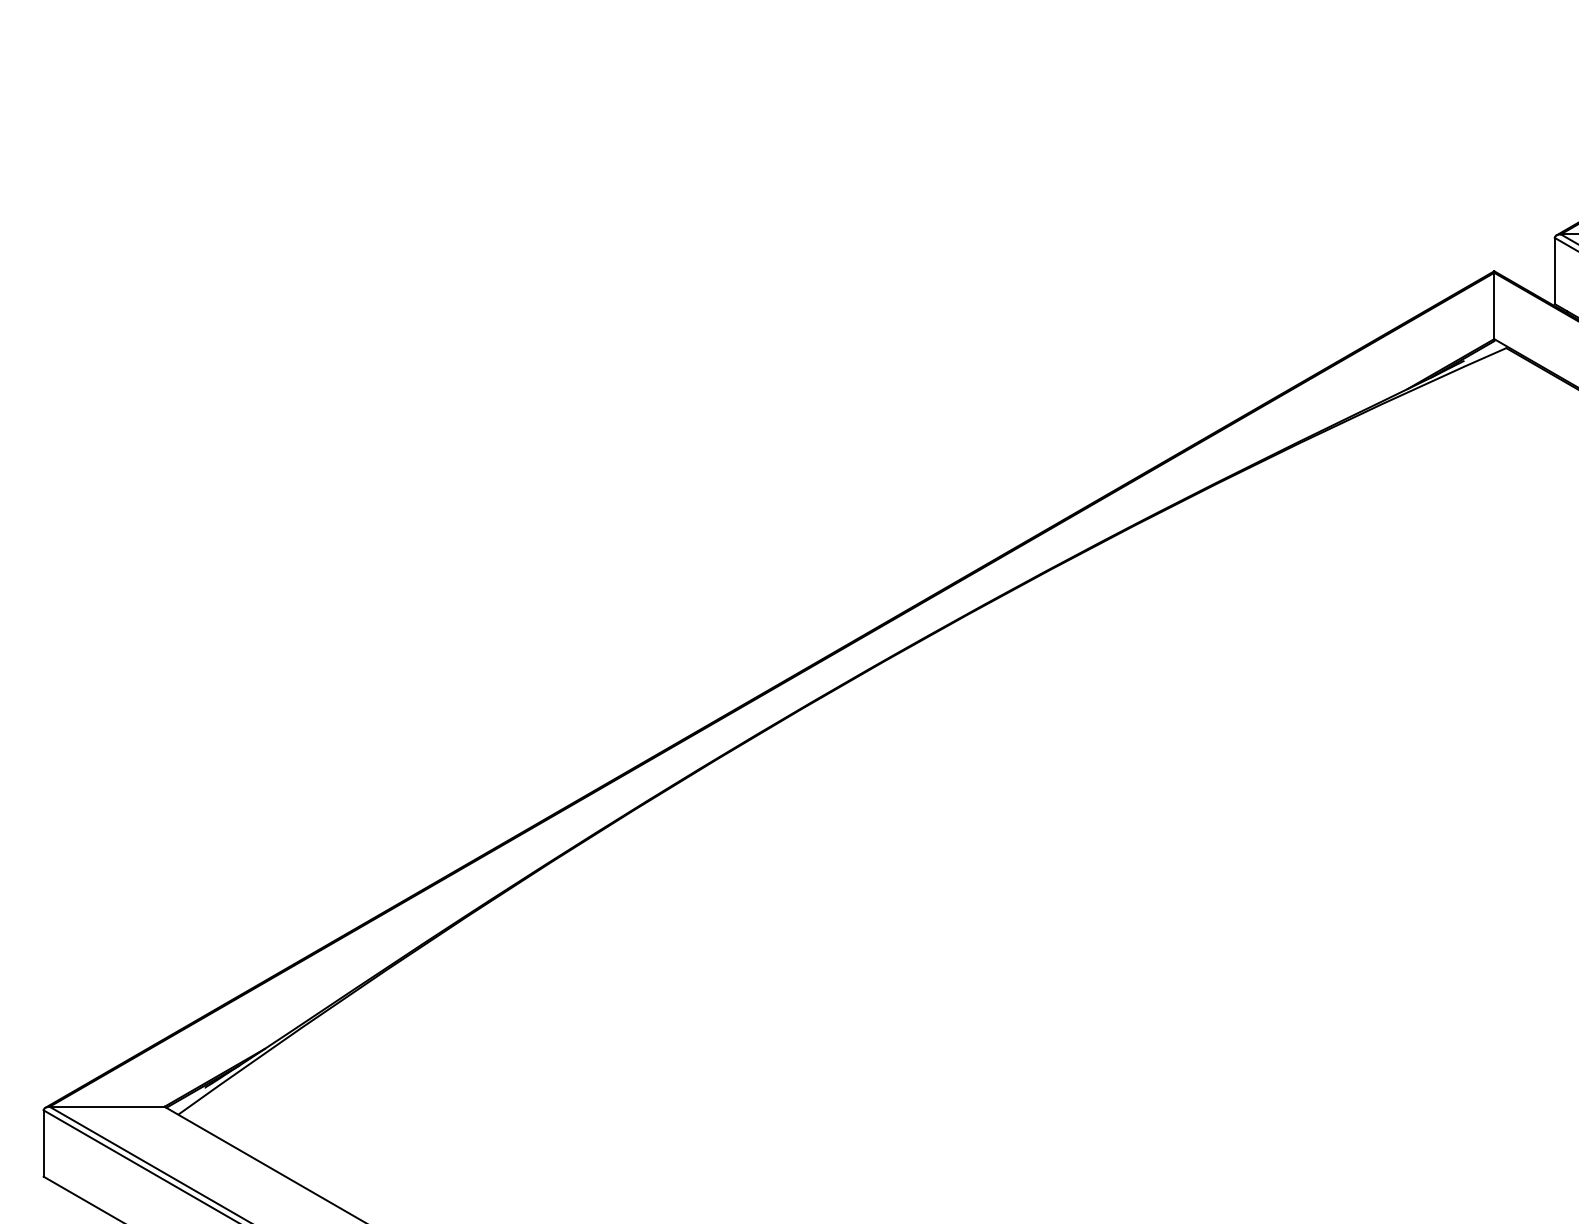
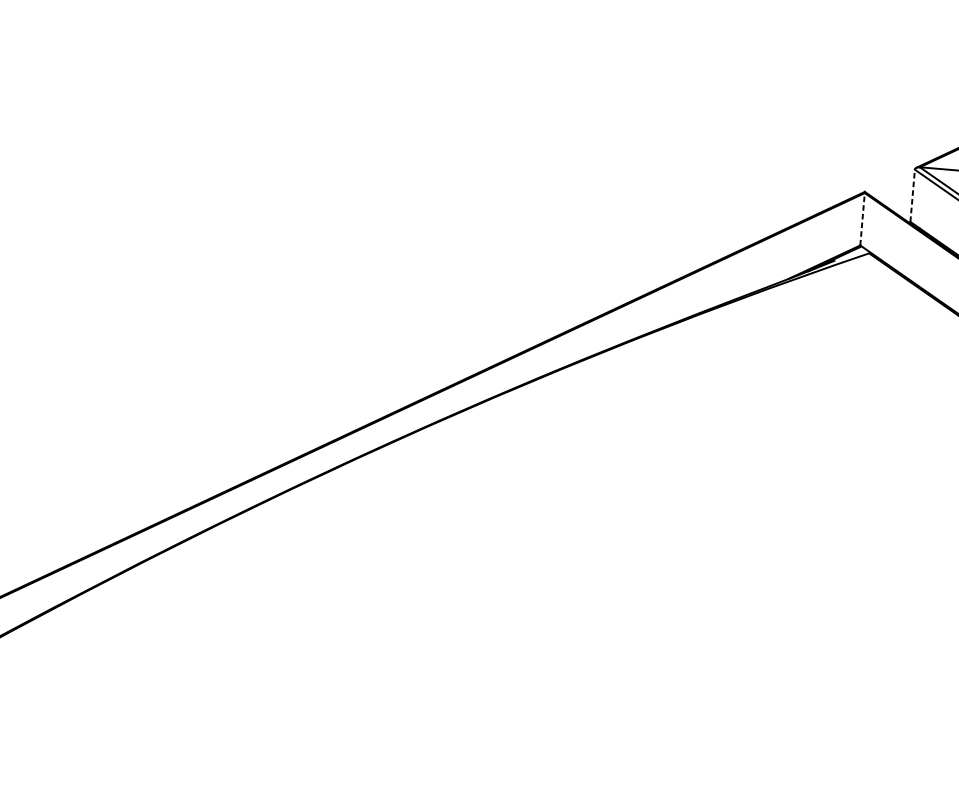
line: (1554, 270) -> (912, 195), solid -> dashed
line: (1494, 305) -> (862, 218), solid -> dashed

